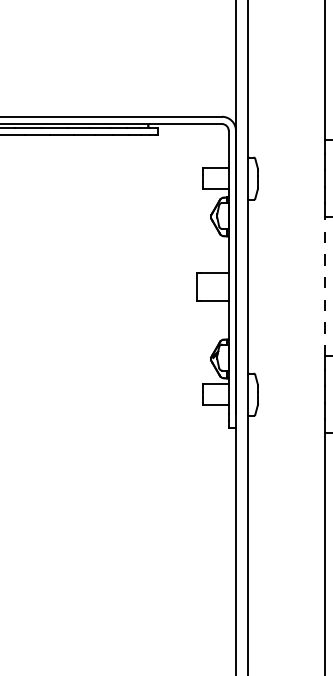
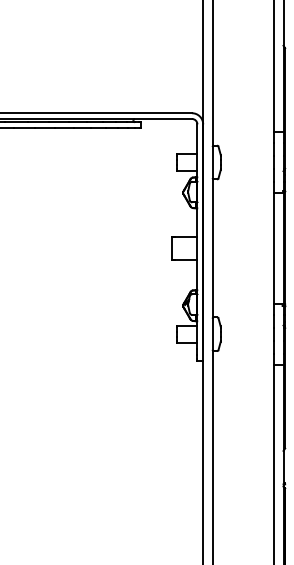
line: (325, 285) -> (274, 247), dashed -> solid

